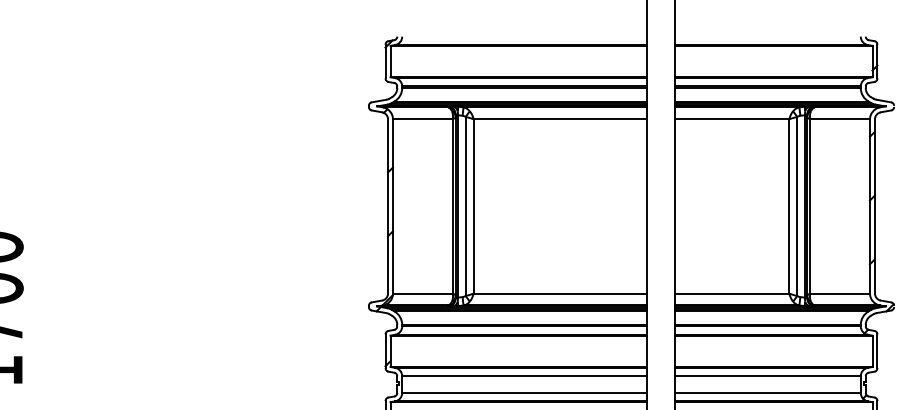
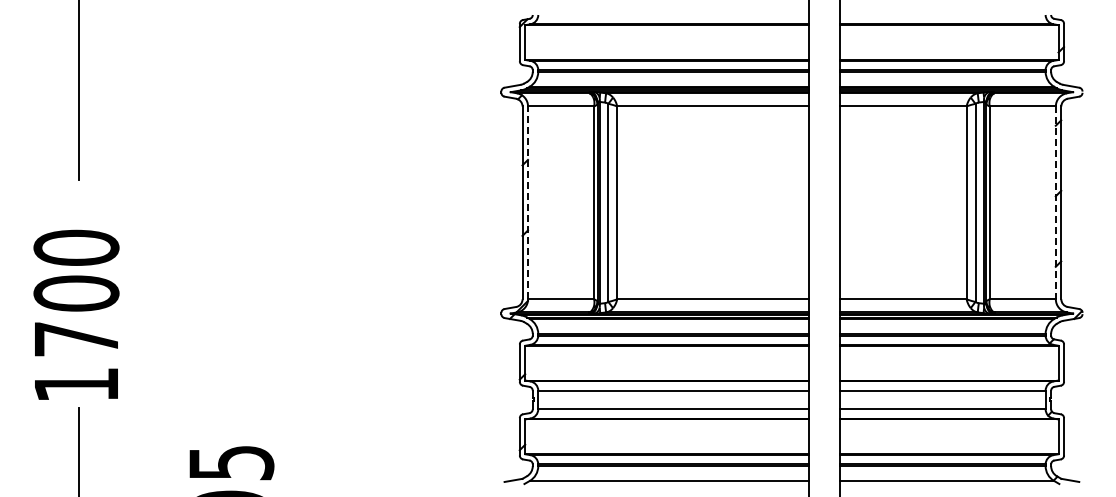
line: (393, 206) -> (528, 202), solid -> dashed
line: (869, 207) -> (1055, 203), solid -> dashed

